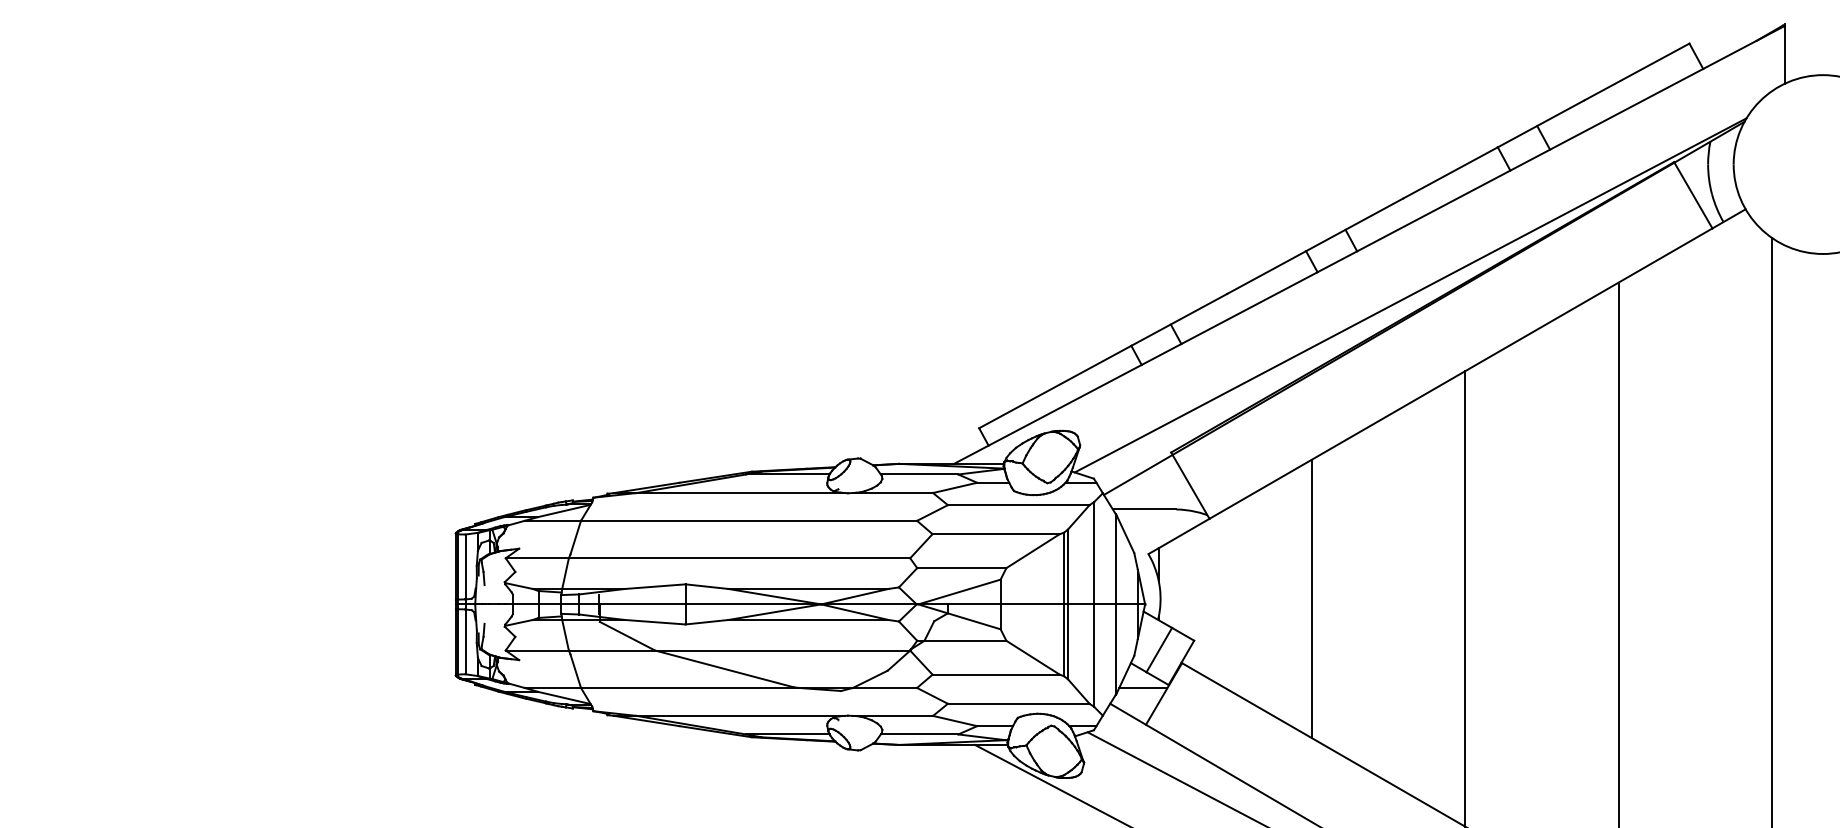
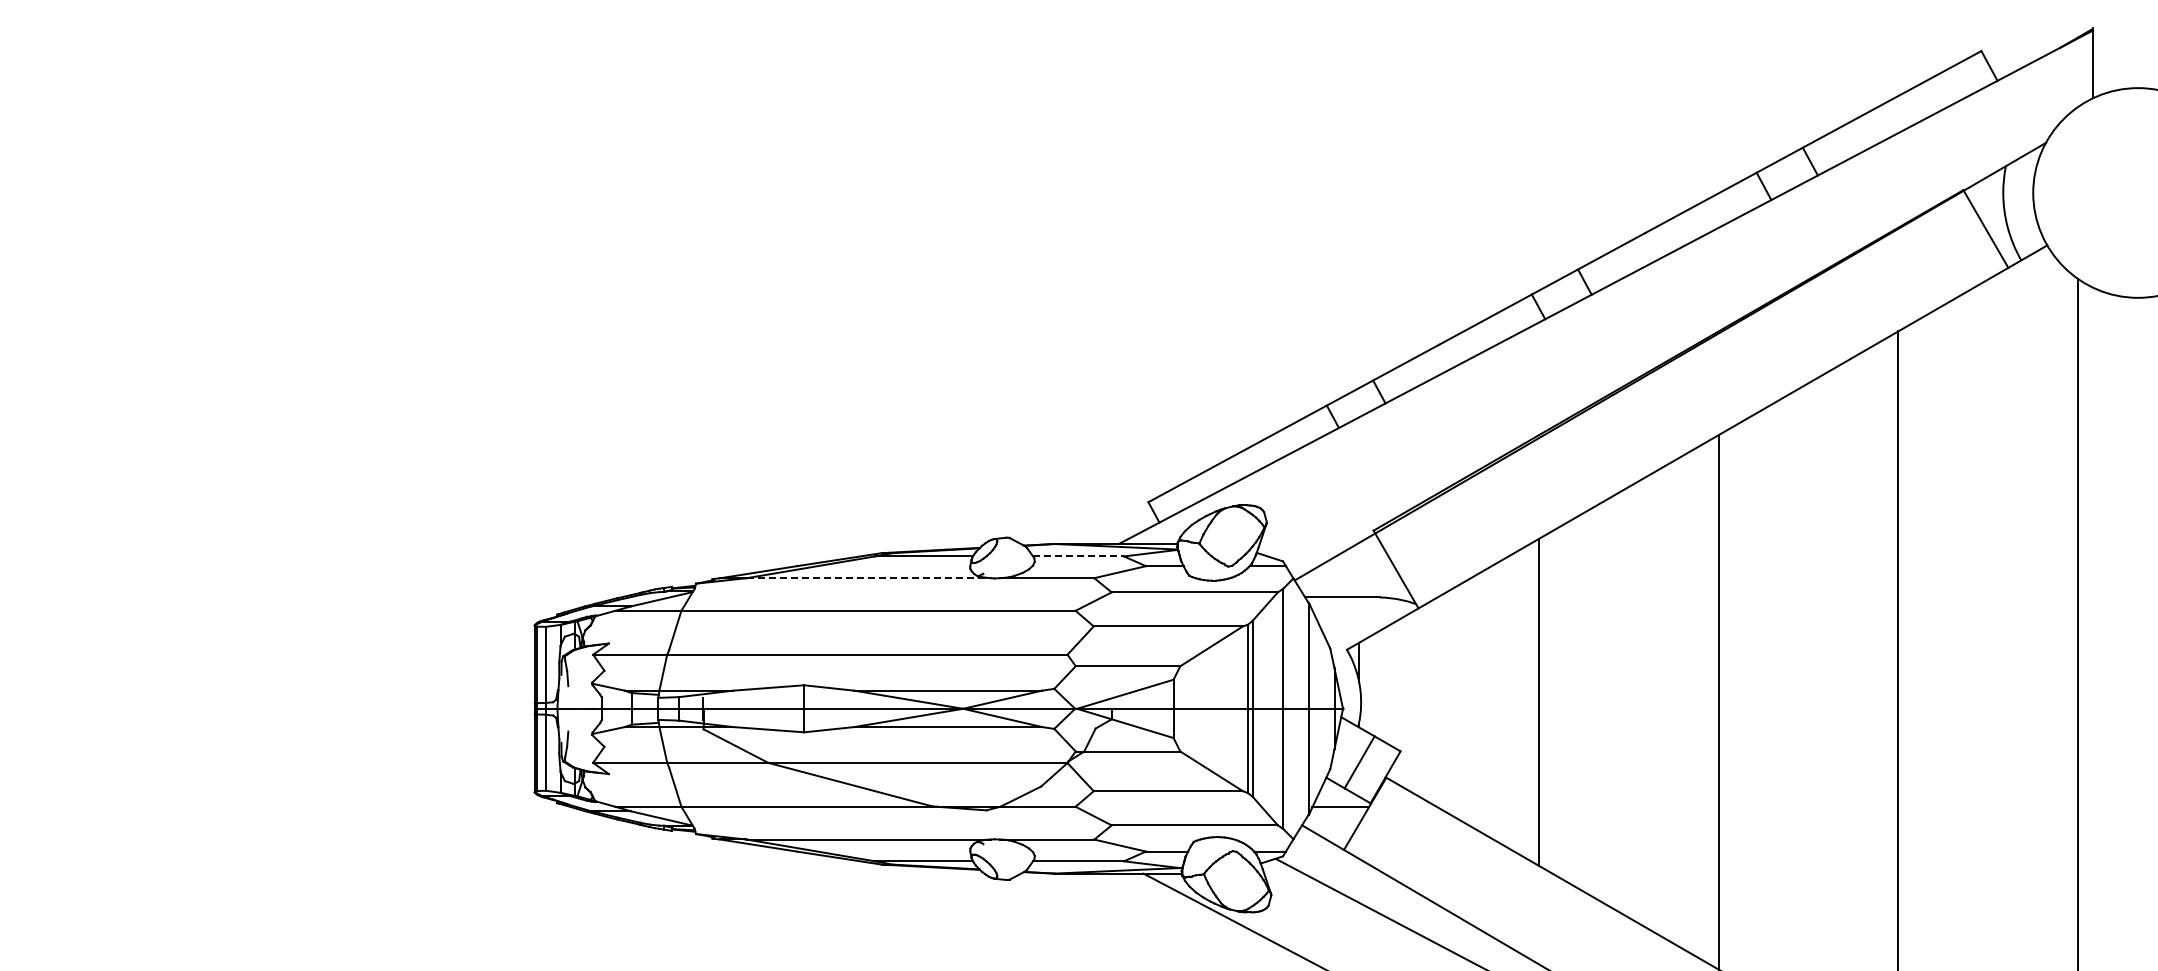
line: (1410, 295) -> (1654, 346), removed
line: (920, 474) -> (1079, 556), solid -> dashed
line: (740, 493) -> (868, 578), solid -> dashed

